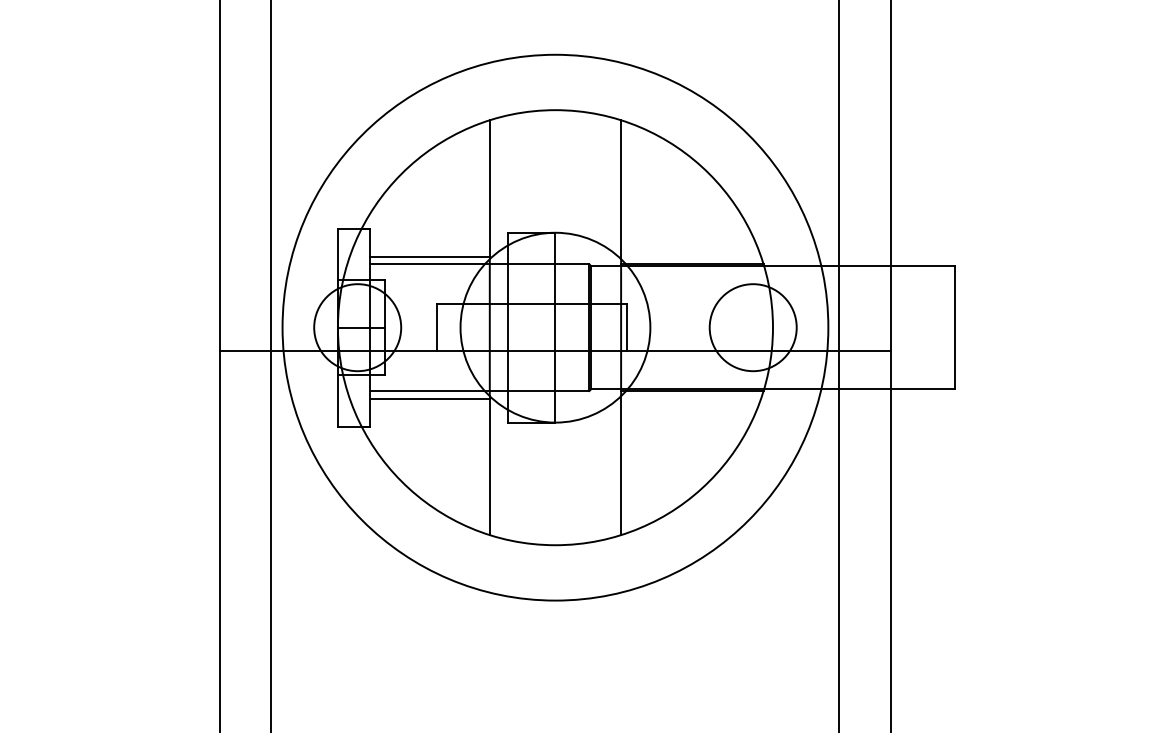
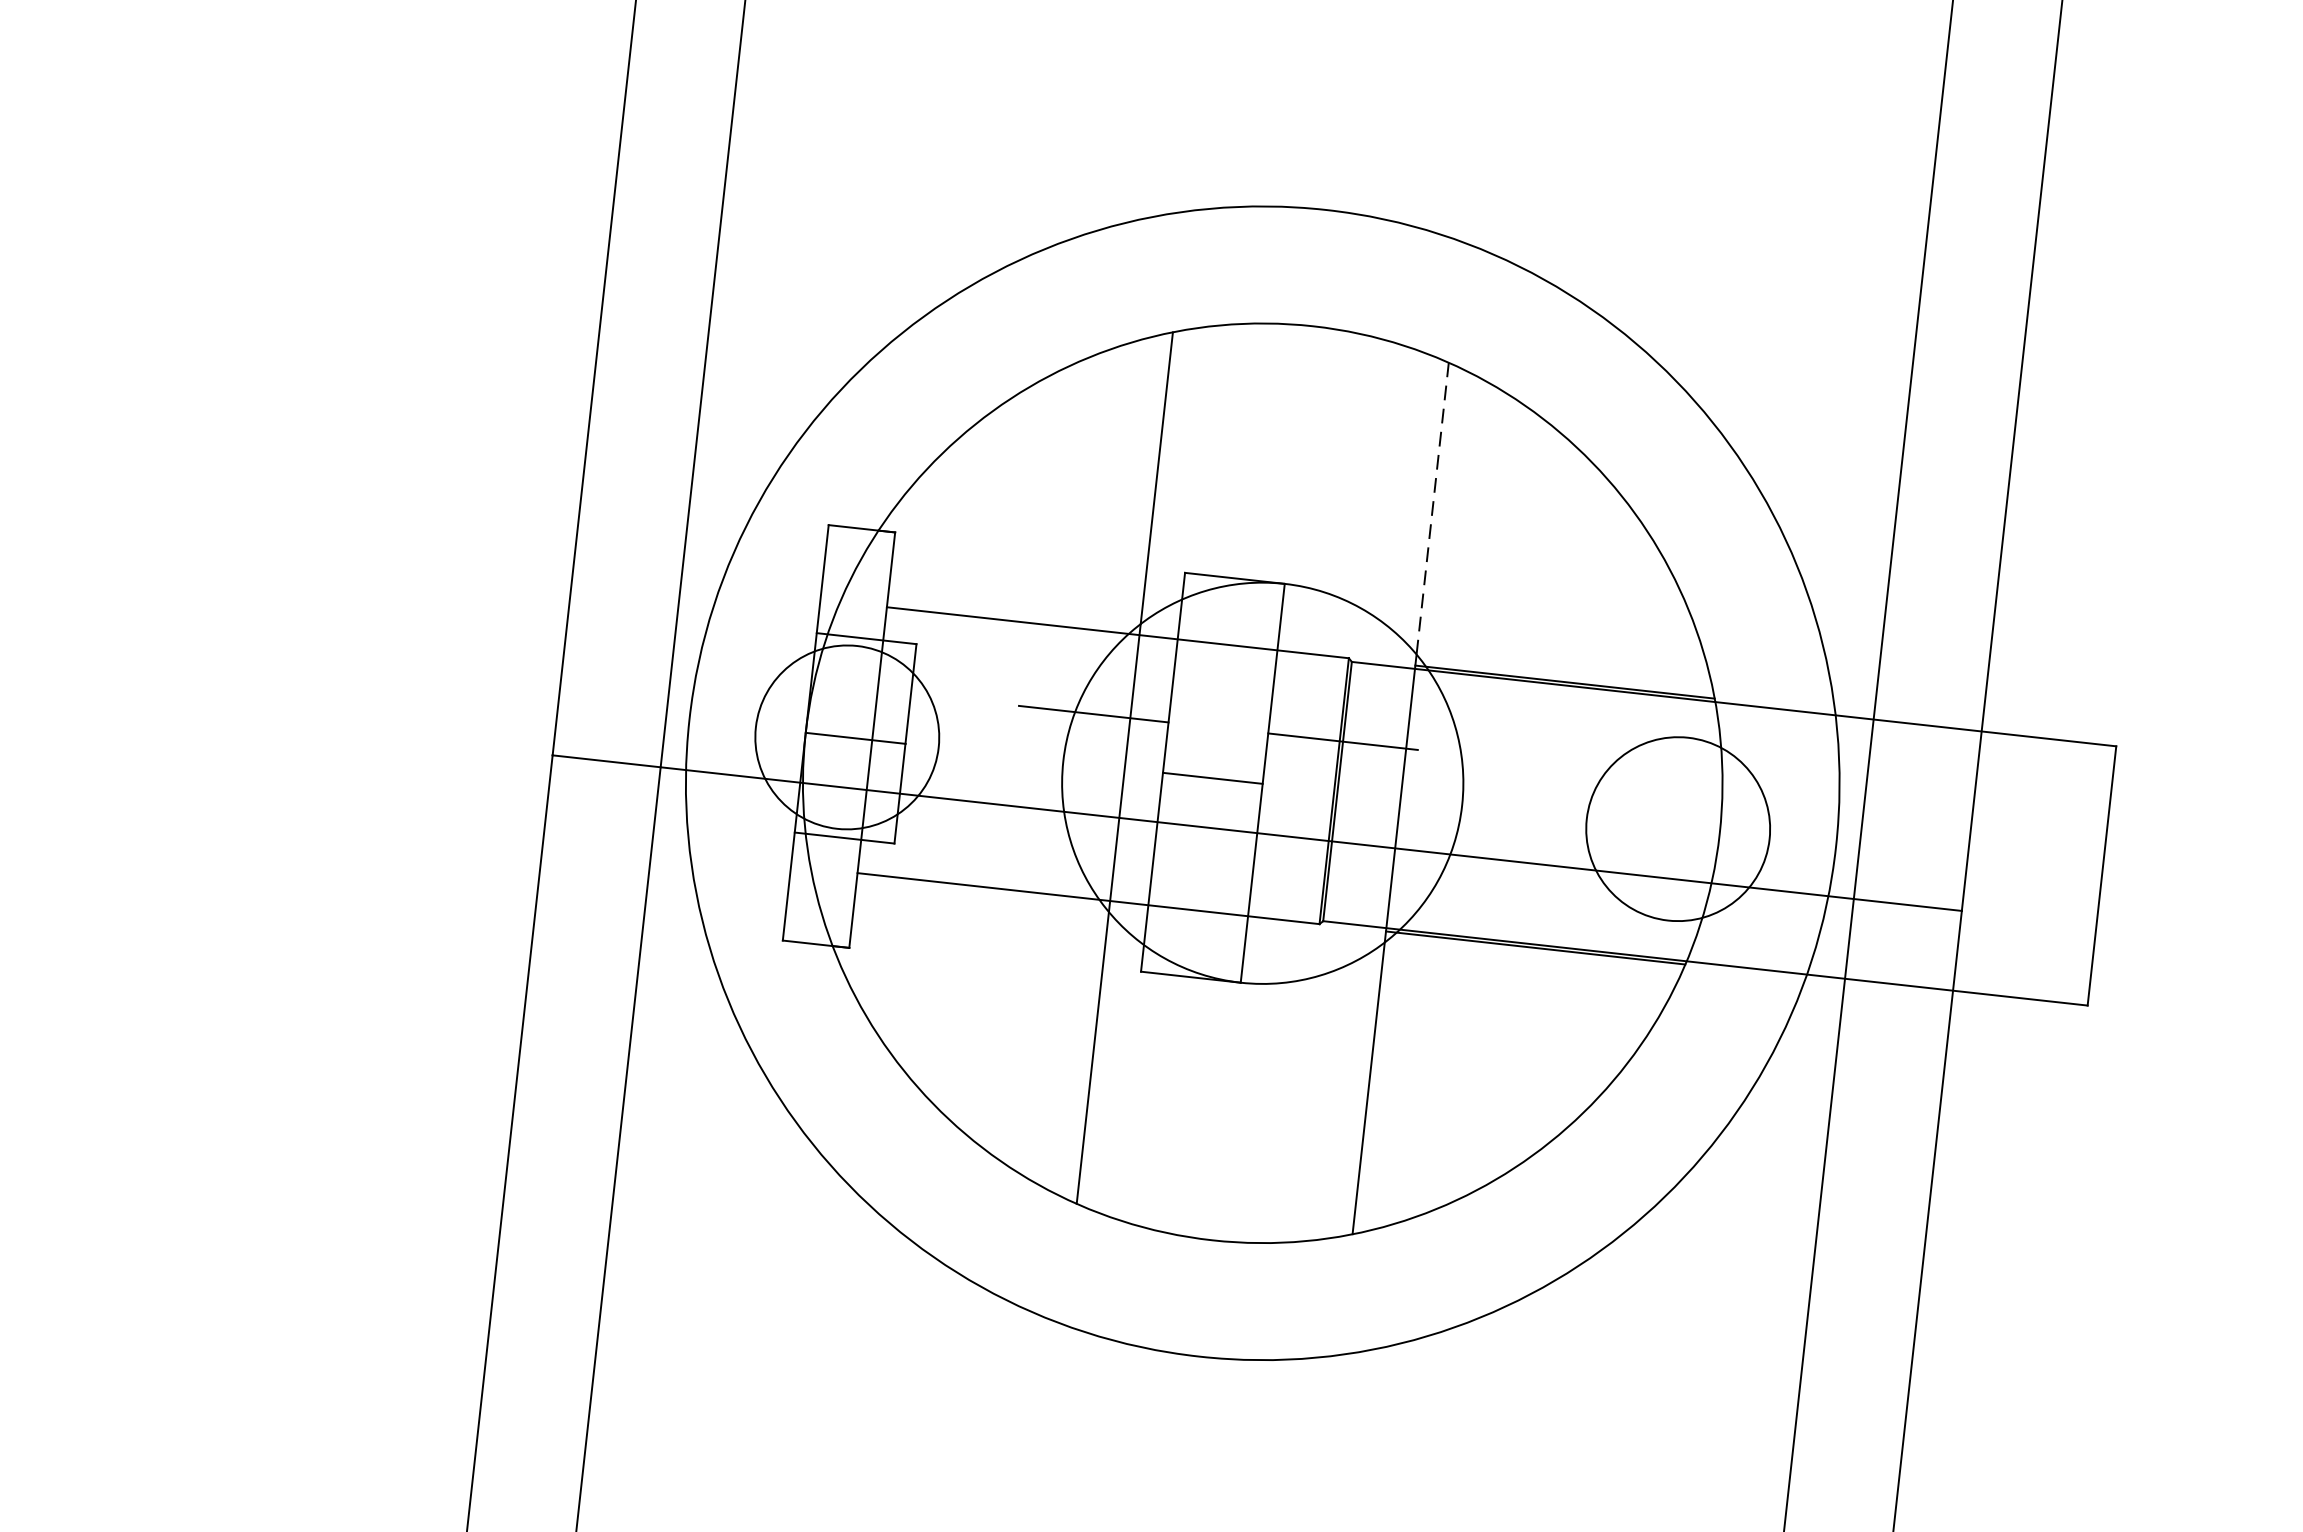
line: (621, 189) -> (1433, 508), solid -> dashed
line: (429, 256) -> (1014, 604), removed
line: (531, 303) -> (1212, 777), moved
line: (436, 327) -> (1012, 755), removed
line: (626, 327) -> (1412, 799), removed
line: (429, 398) -> (981, 902), removed

